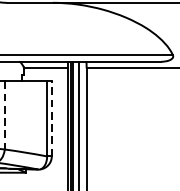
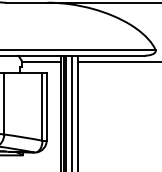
line: (4, 114) -> (4, 103), dashed -> solid
line: (51, 119) -> (46, 107), dashed -> solid

